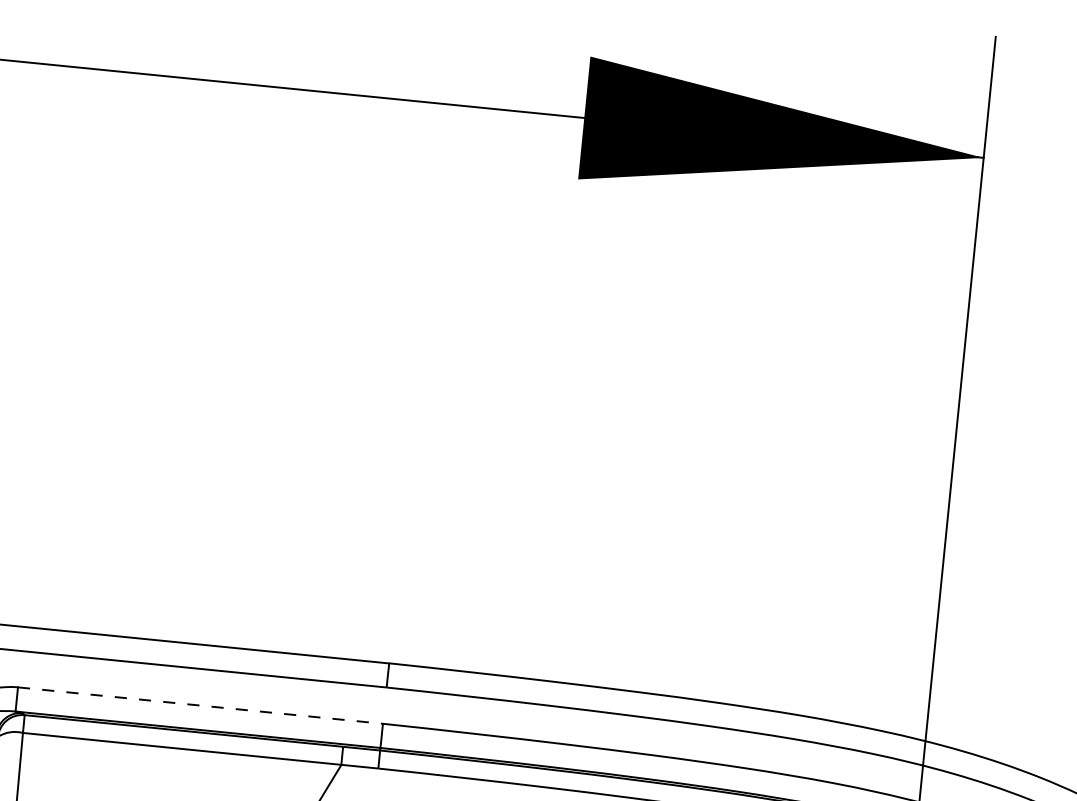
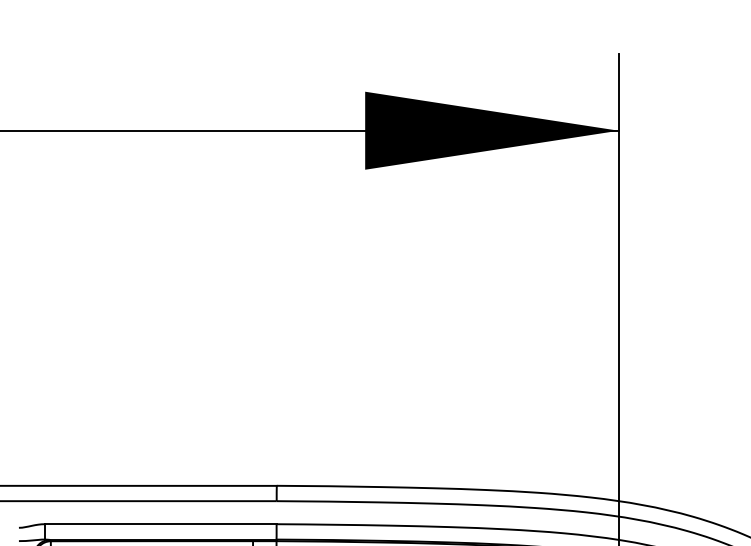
line: (200, 705) -> (160, 524), dashed -> solid

